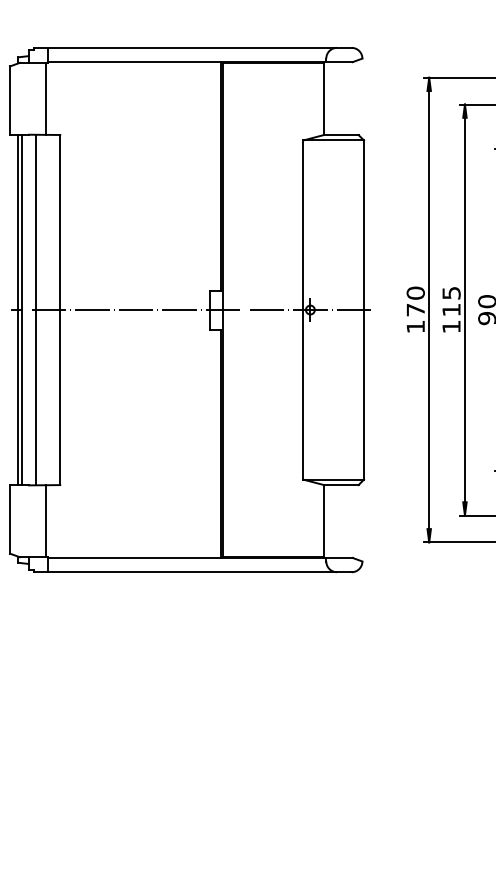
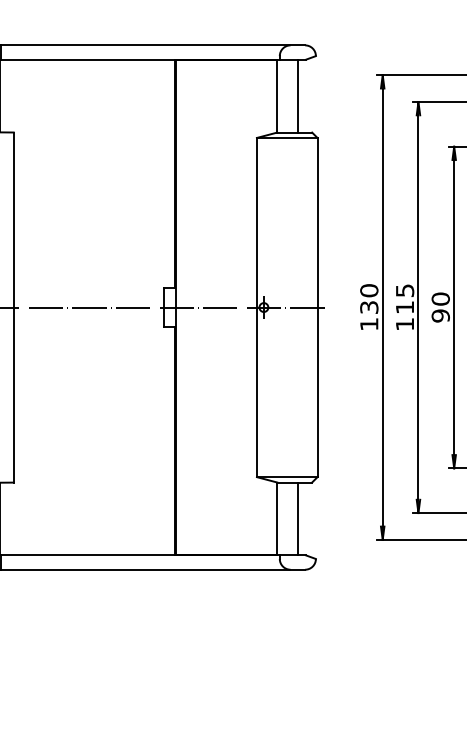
line: (344, 98) -> (298, 96), added
text: (415, 309) -> (369, 307), 170 -> 130
line: (344, 521) -> (298, 519), added

